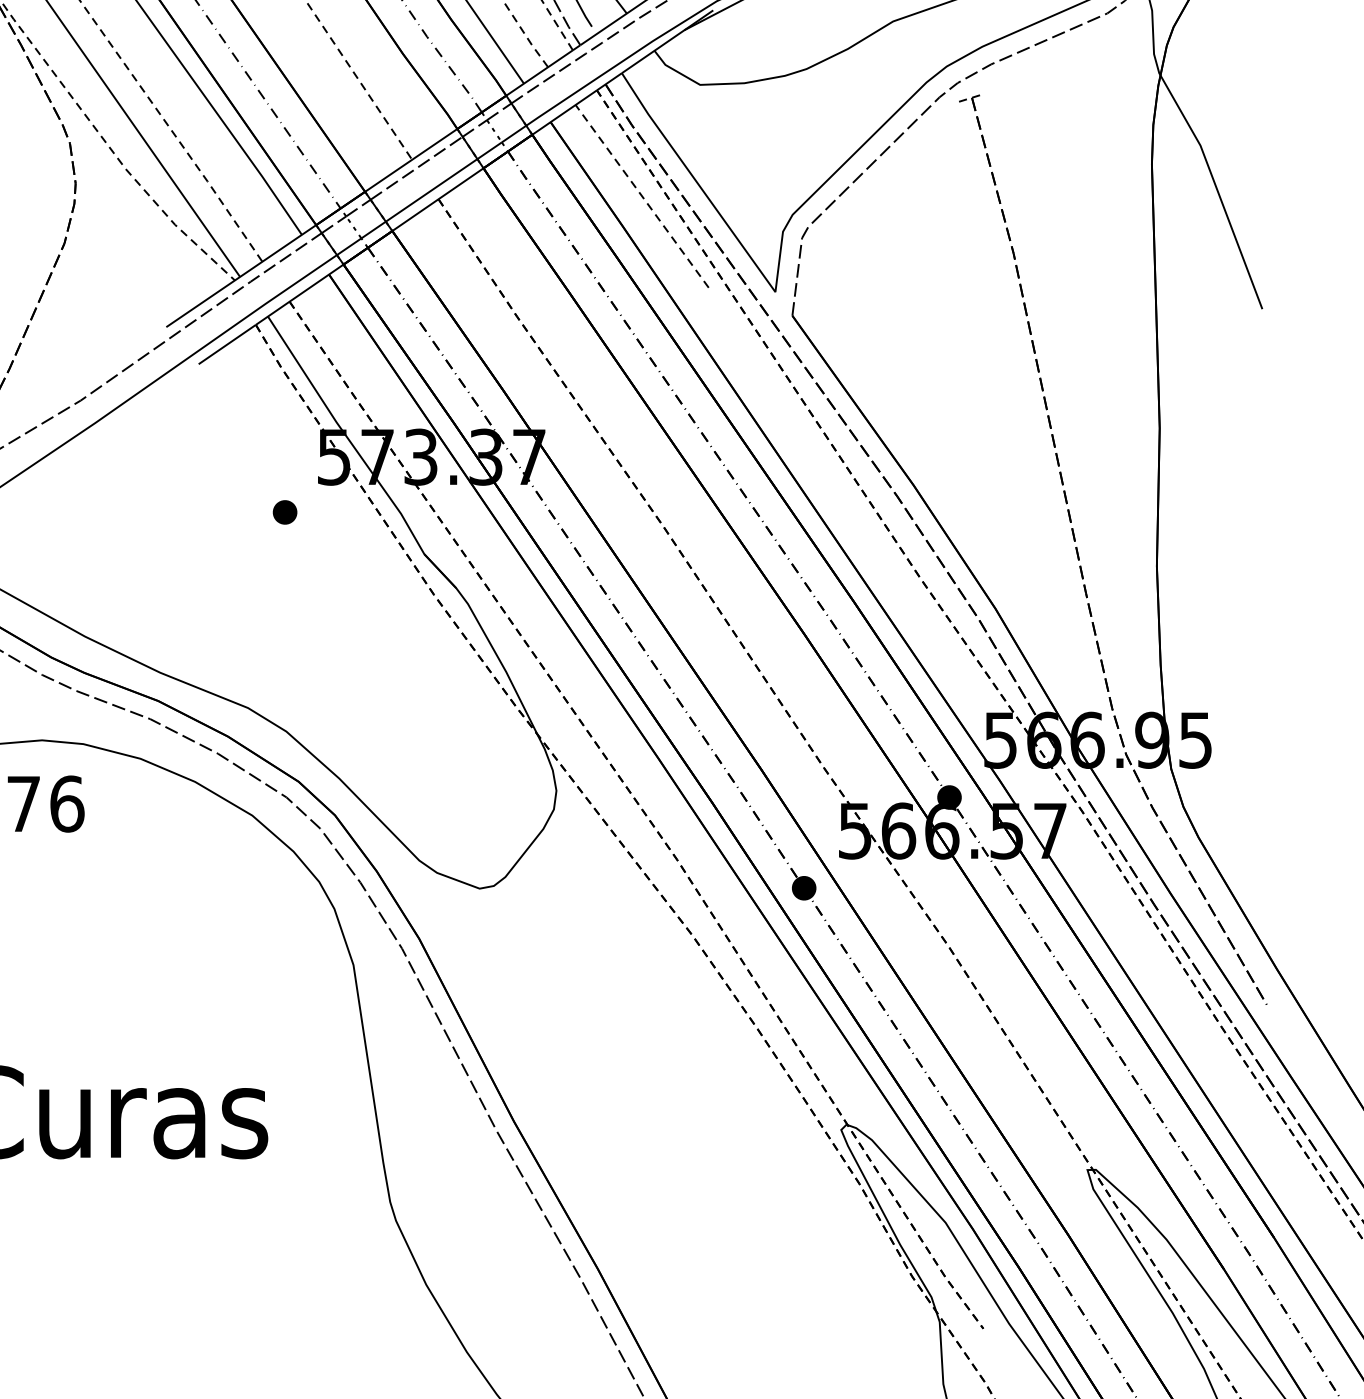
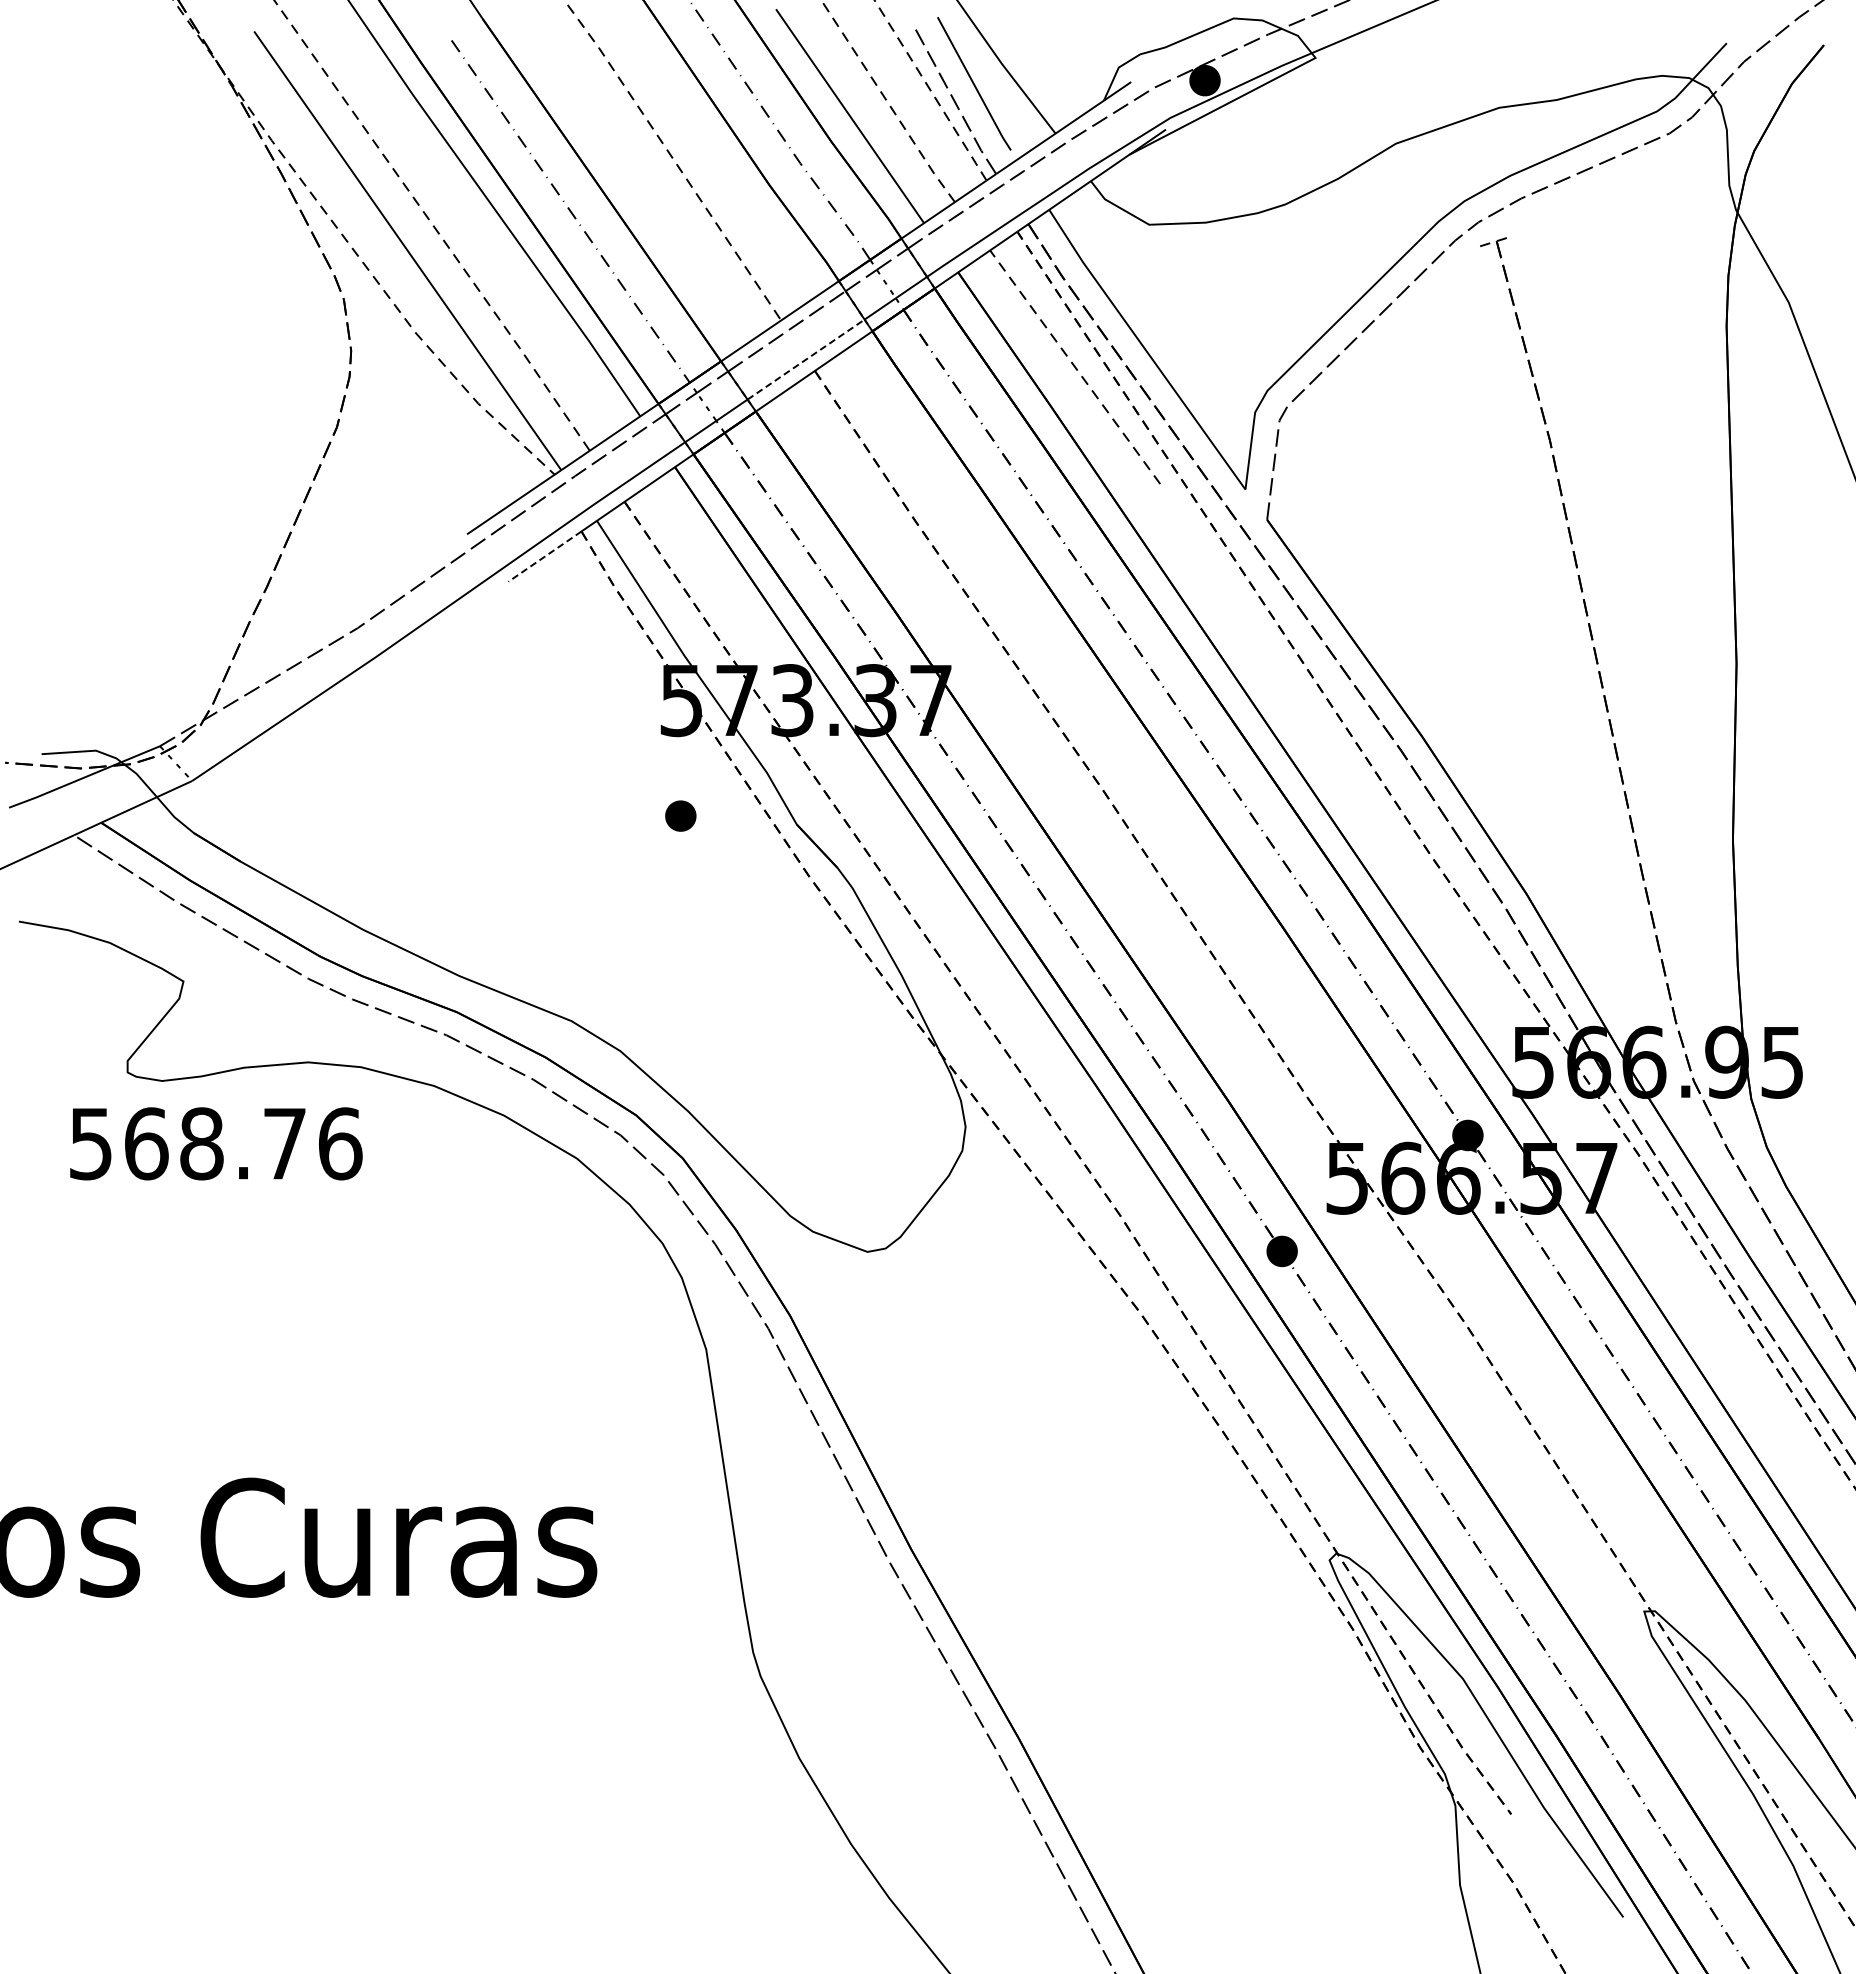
line: (431, 190) -> (806, 359), solid -> dashed
line: (226, 344) -> (544, 556), solid -> dashed
part: (284, 511) -> (680, 815), moved

